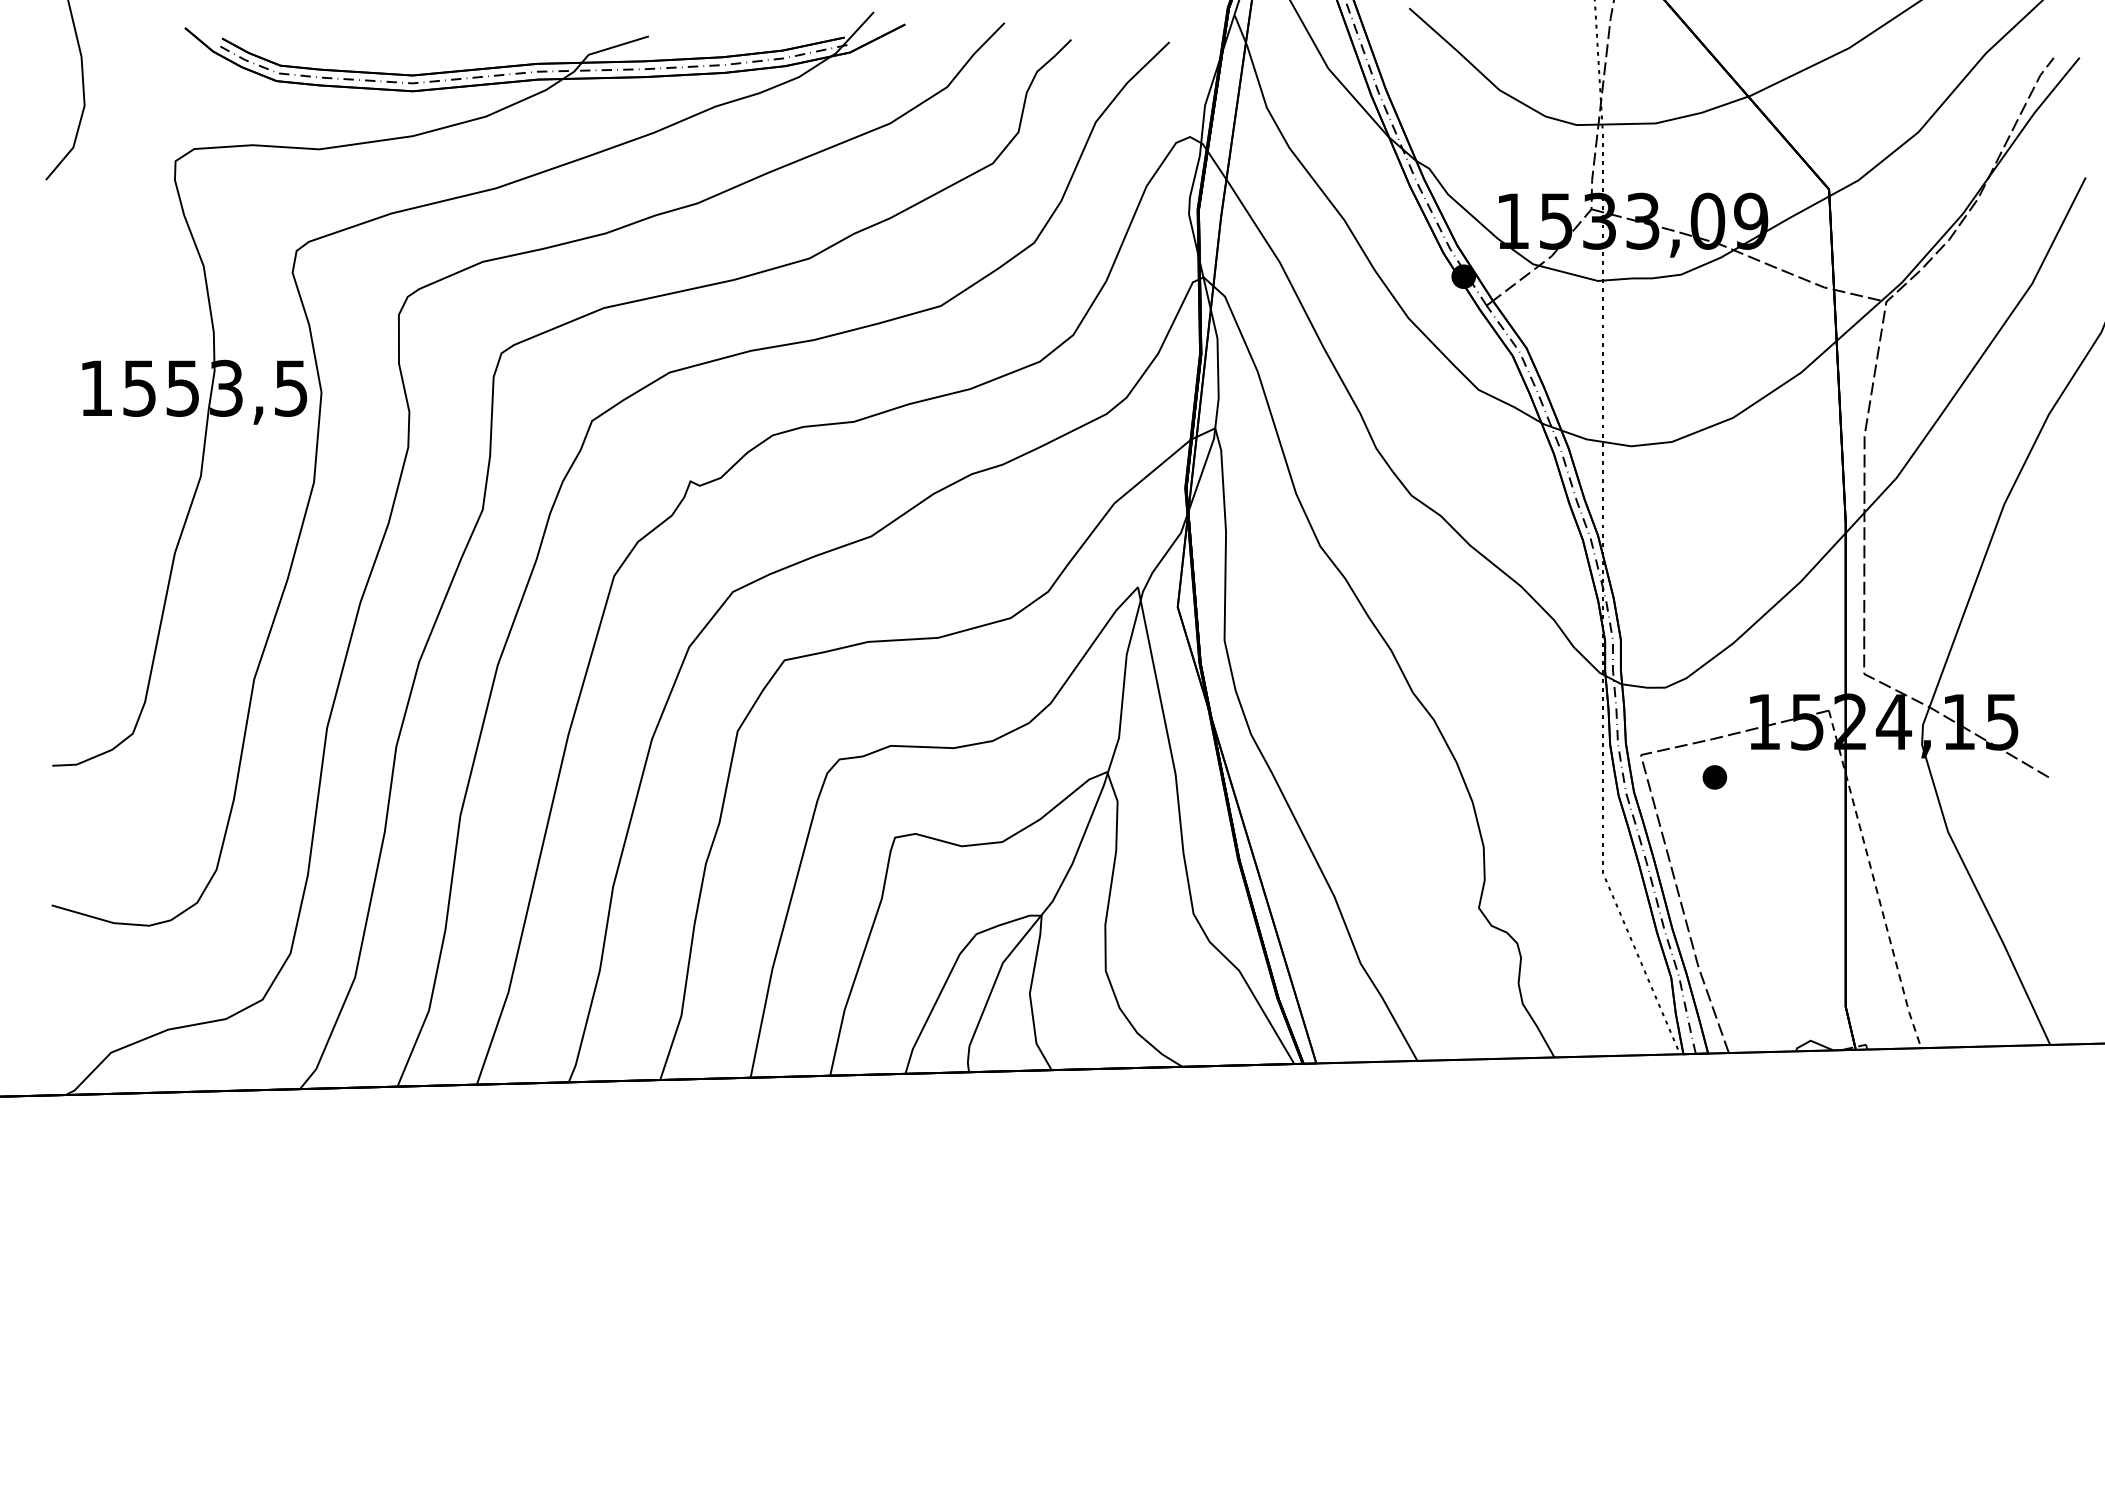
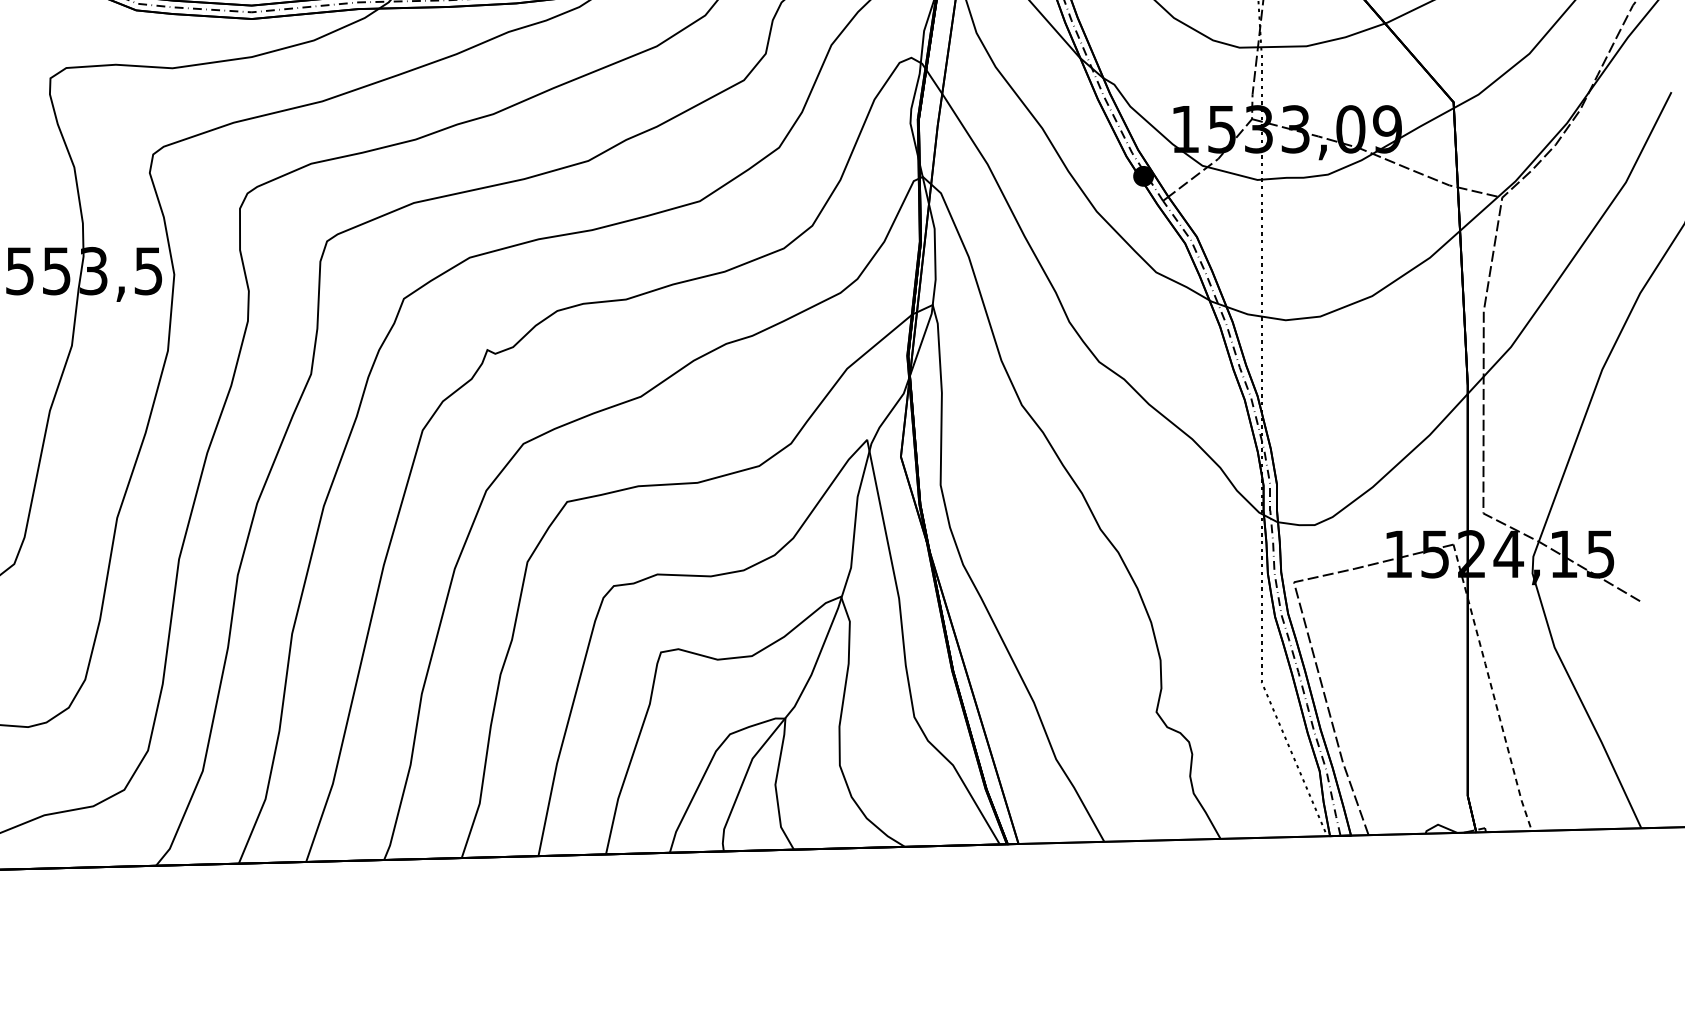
part: (1714, 777) -> (1356, 601), removed

